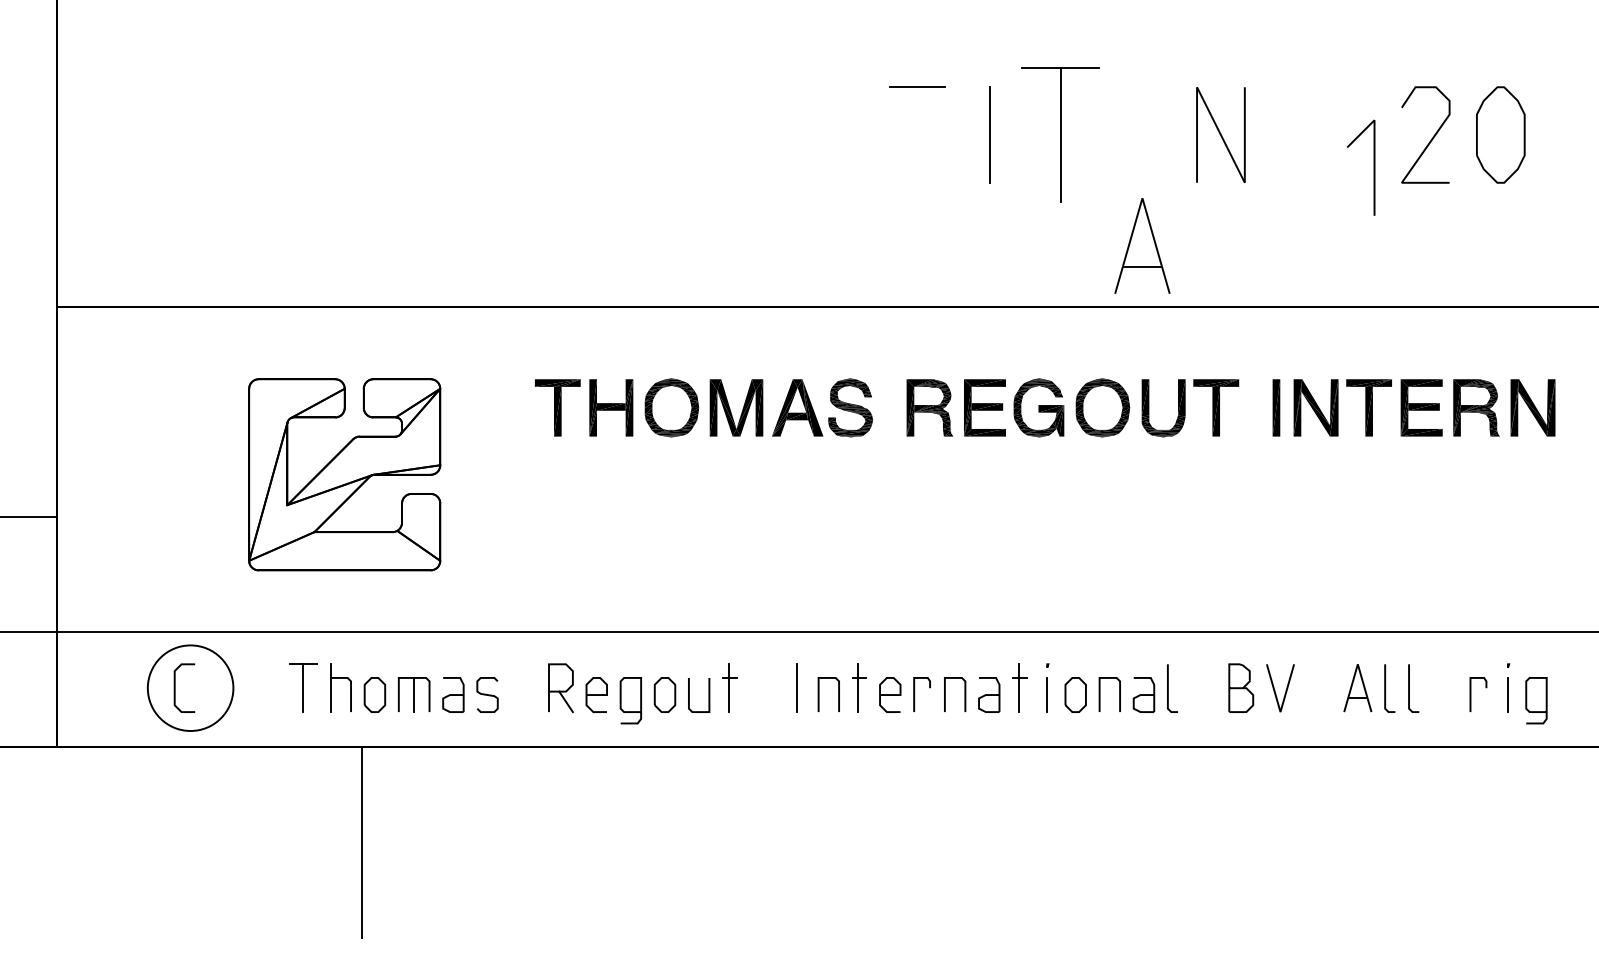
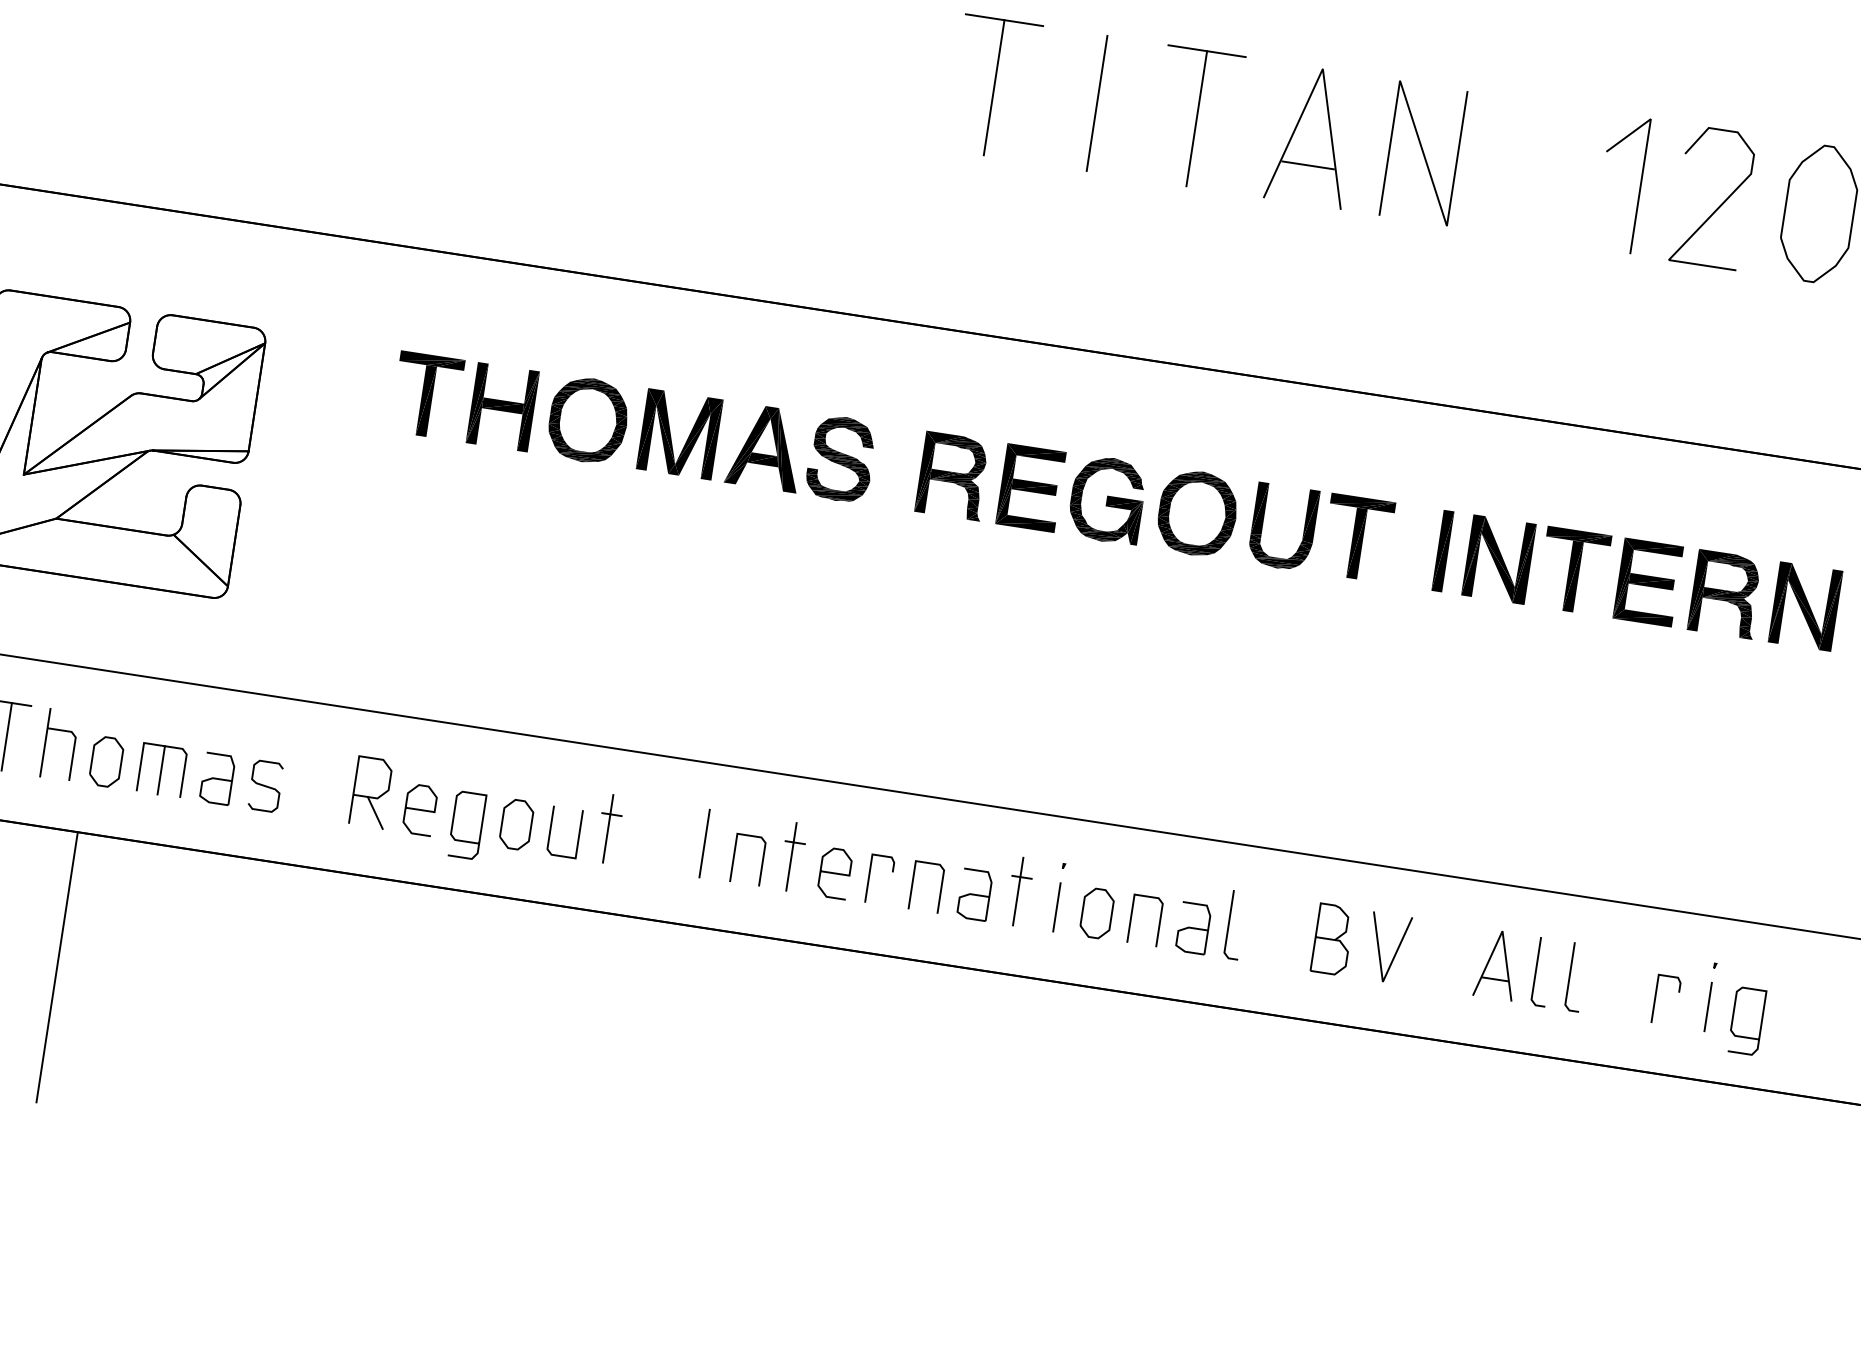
line: (917, 134) -> (994, 87), added
part: (1060, 134) -> (1196, 117), size x0.71
line: (1373, 167) -> (1639, 185), moved
part: (1142, 245) -> (1312, 135), moved

